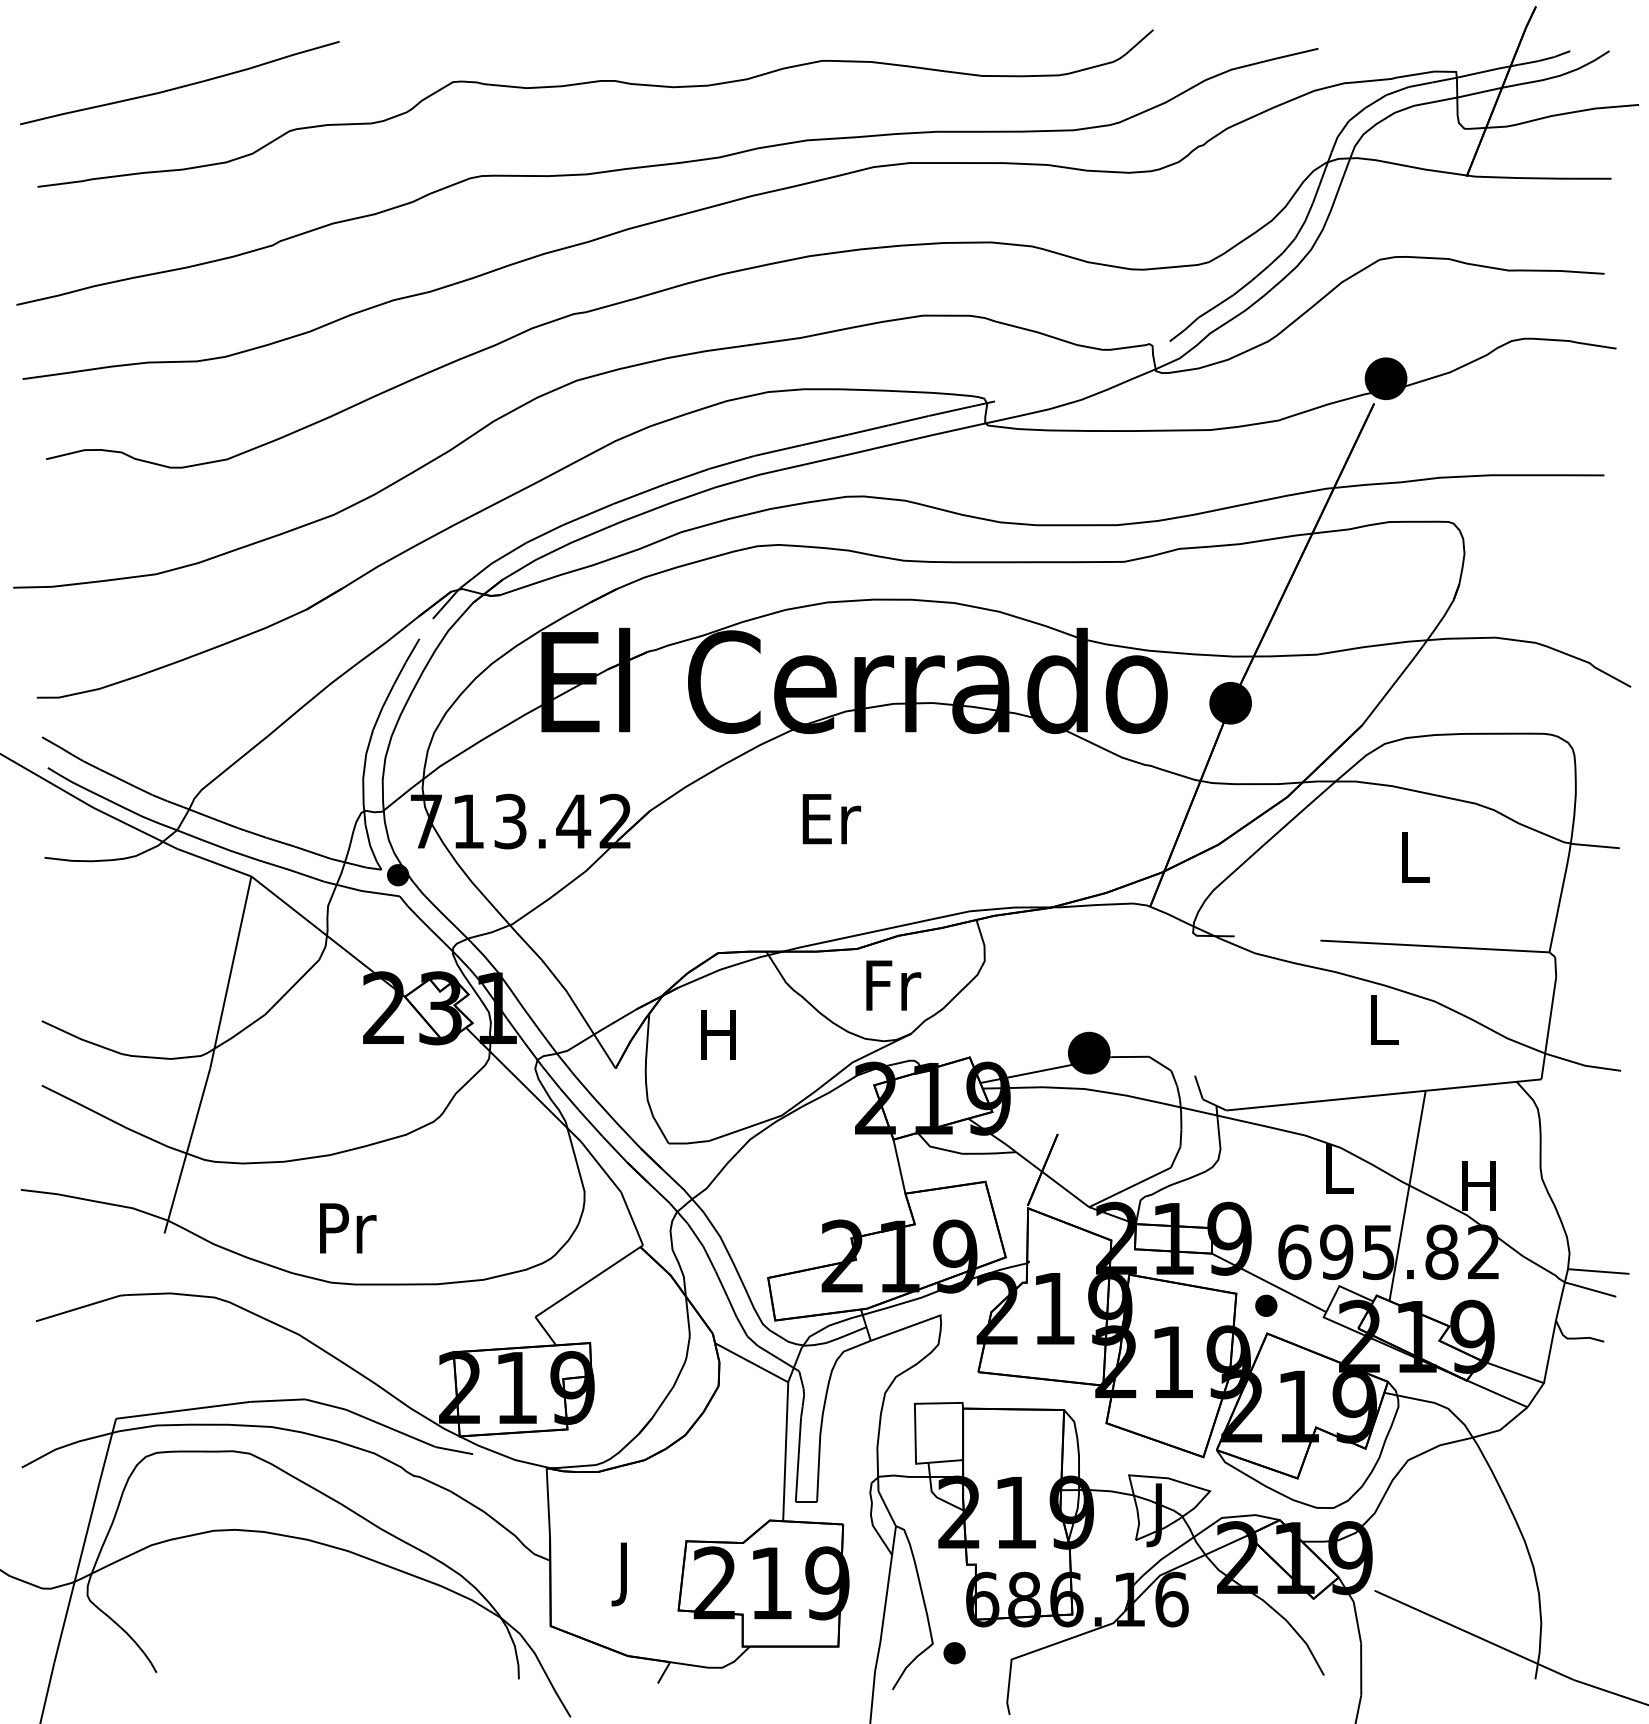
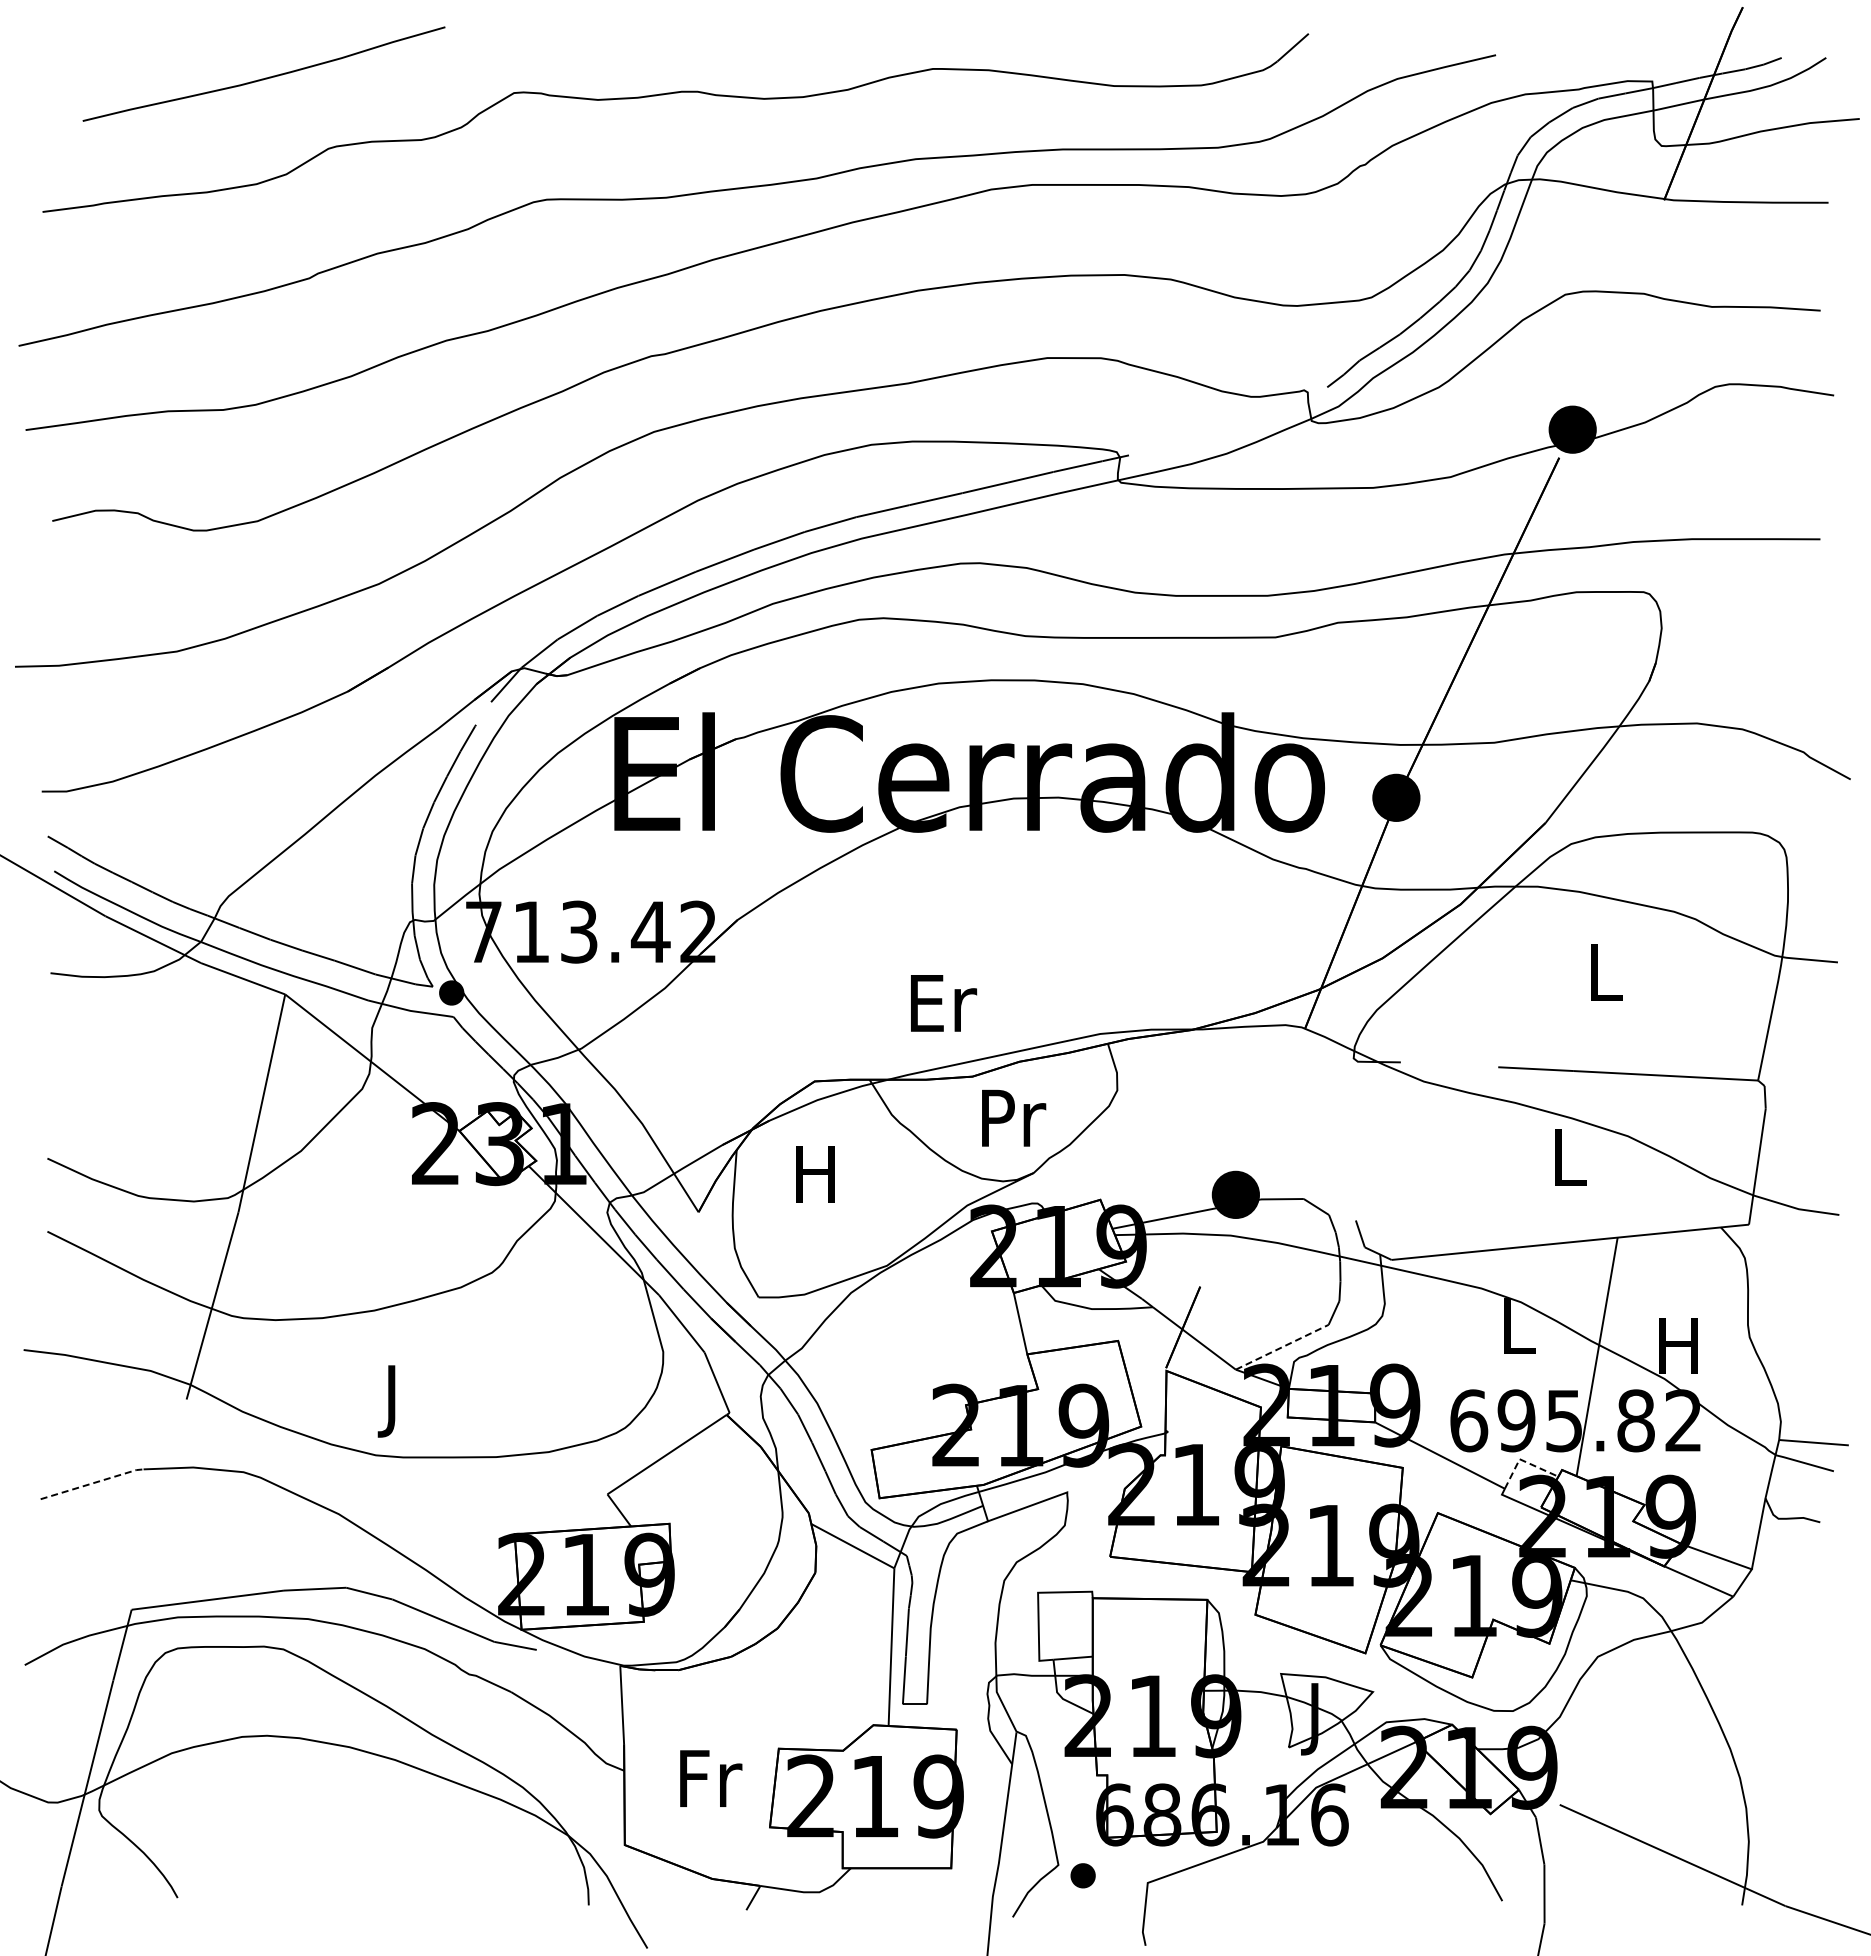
curve: (181, 86) -> (265, 77), moved
text: (832, 819) -> (944, 1003), moved
text: (894, 984) -> (1014, 1117), Fr -> Pr
line: (1130, 1187) -> (1282, 1347), solid -> dashed
text: (348, 1235) -> (395, 1401), Pr -> J
line: (1342, 1287) -> (1523, 1460), solid -> dashed
part: (1266, 1305) -> (1436, 1481), removed
line: (82, 1307) -> (93, 1483), solid -> dashed
text: (627, 1574) -> (711, 1786), J -> Fr

